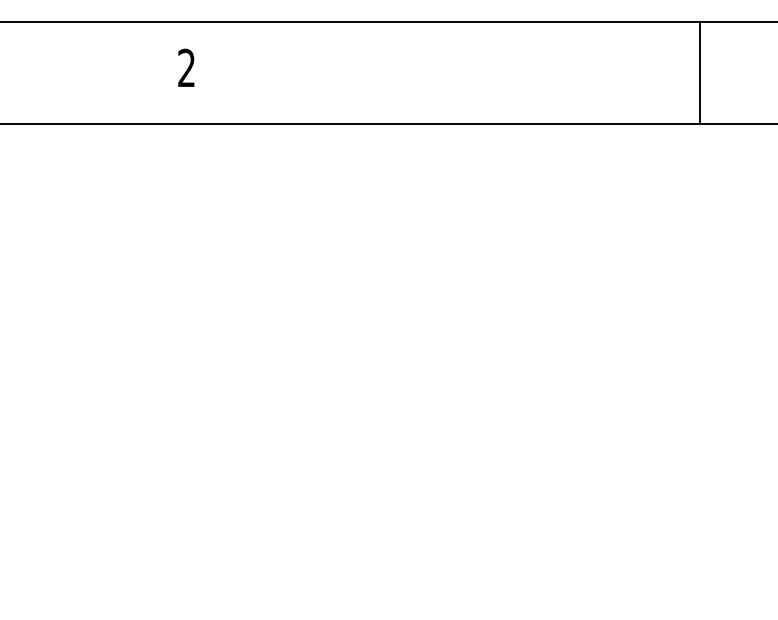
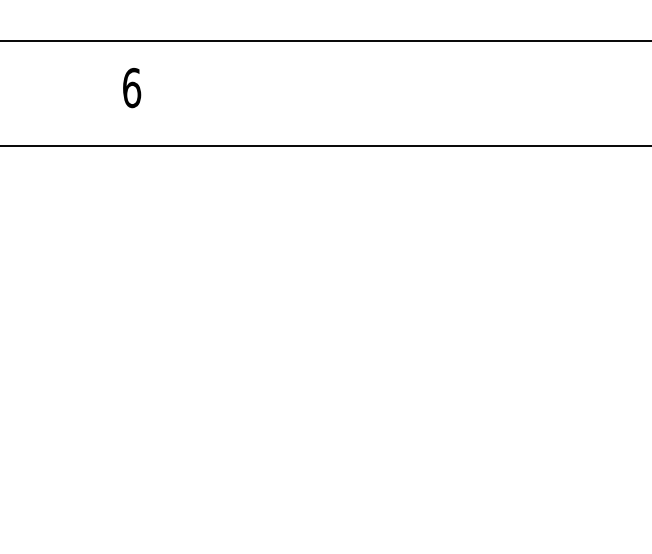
text: (186, 67) -> (131, 87), 2 -> 6

